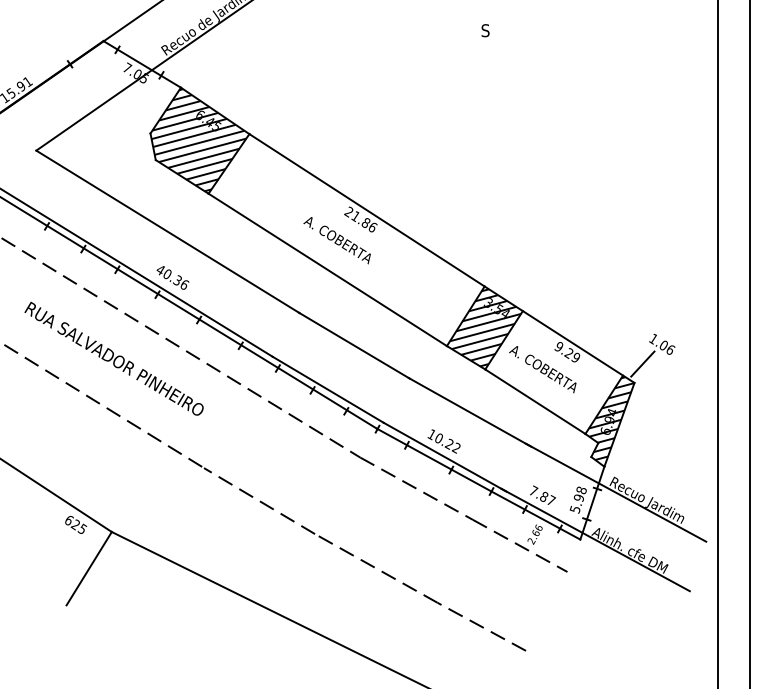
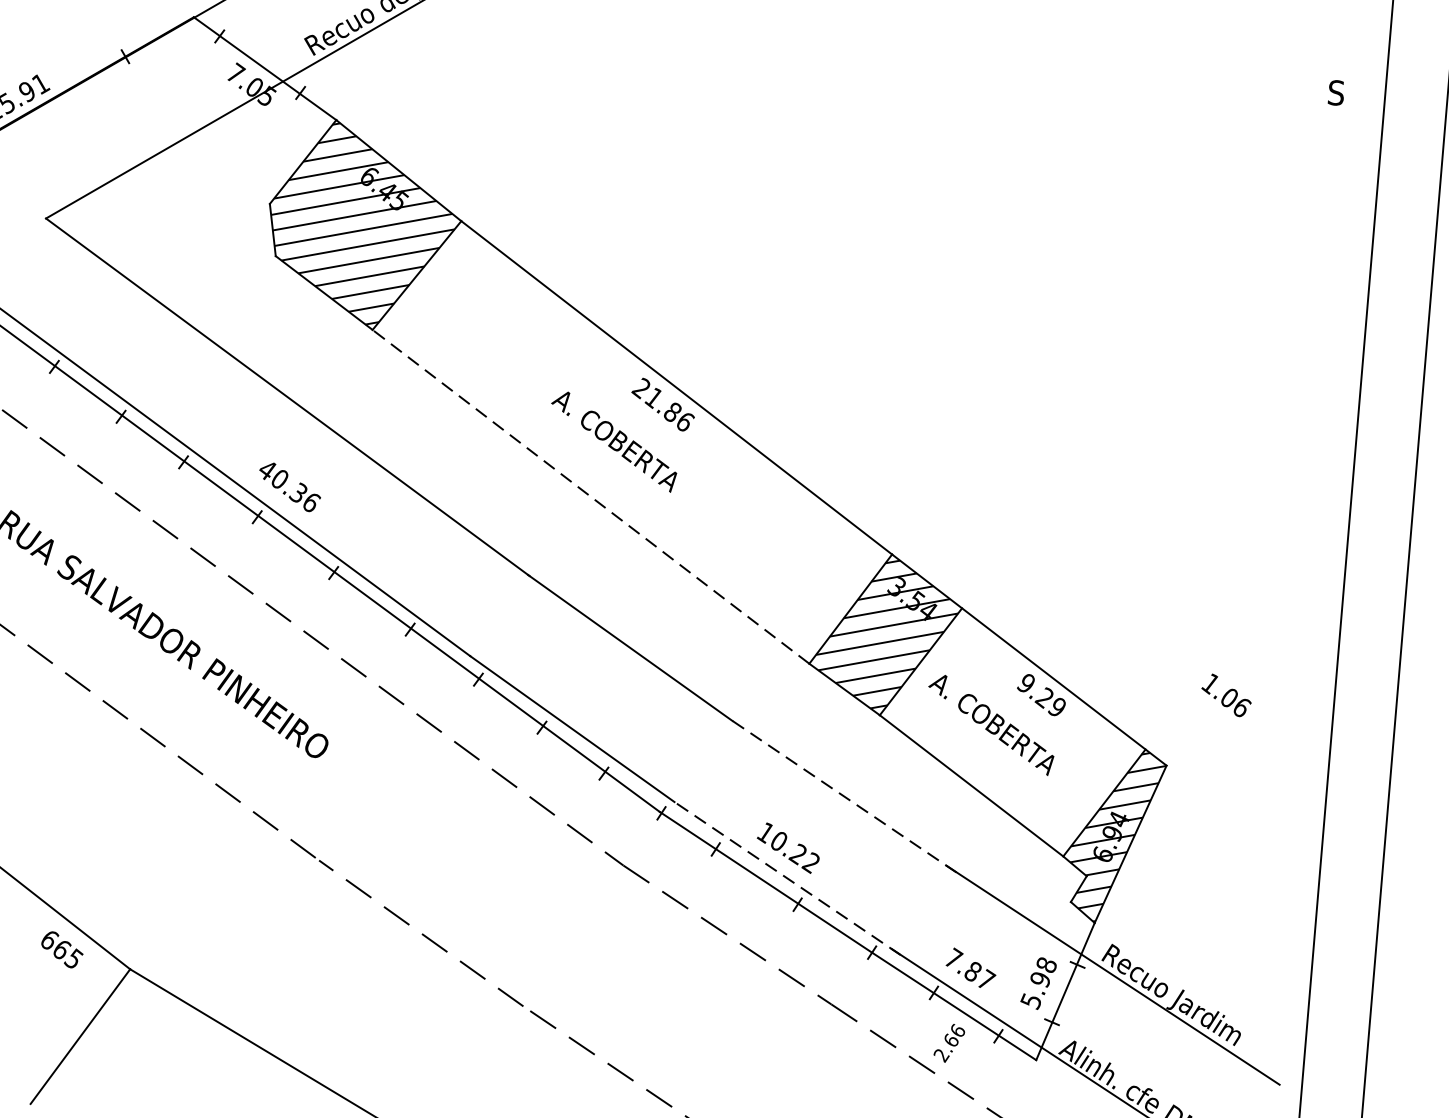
text: (485, 30) -> (1336, 92), moved
line: (327, 269) -> (590, 496), solid -> dashed
line: (642, 363) -> (1185, 729), removed
line: (469, 412) -> (842, 796), solid -> dashed
line: (444, 456) -> (786, 877), solid -> dashed
text: (75, 524) -> (61, 948), 625 -> 665

